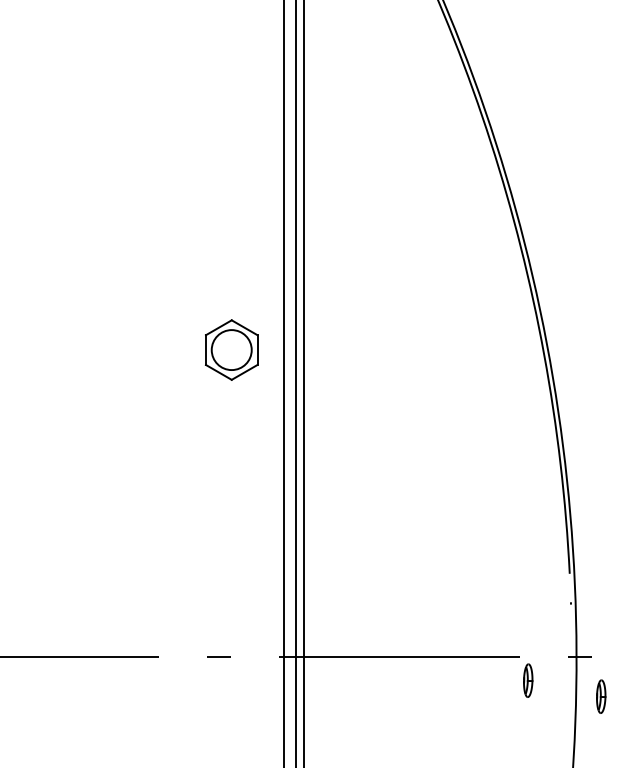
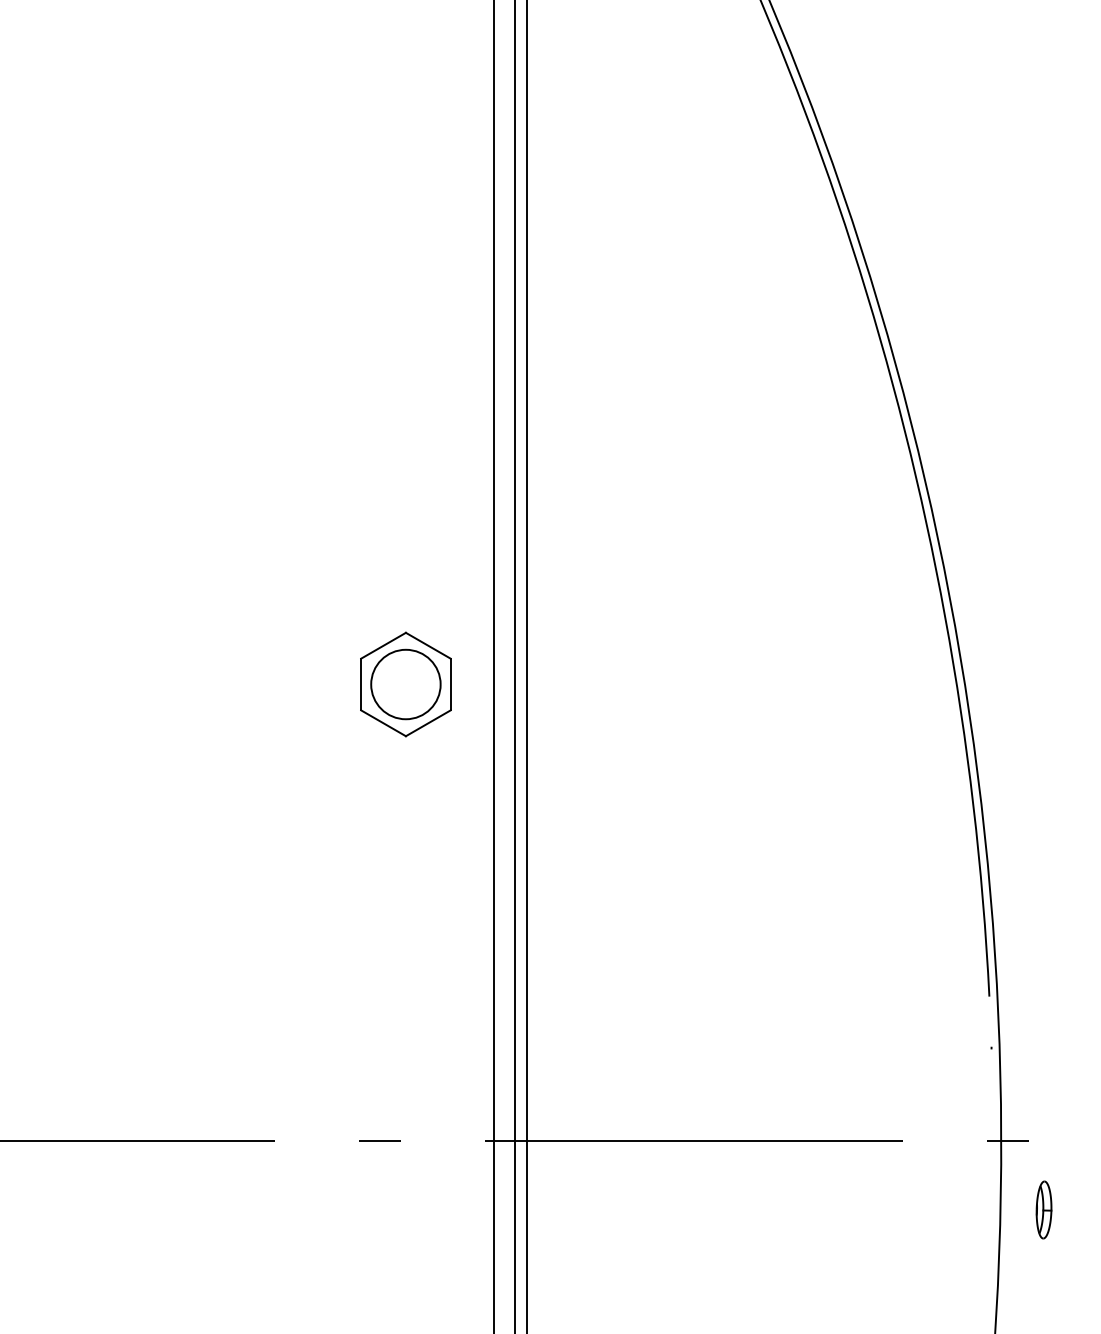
part: (231, 349) -> (405, 683), moved
part: (528, 680) -> (917, 1181), removed

